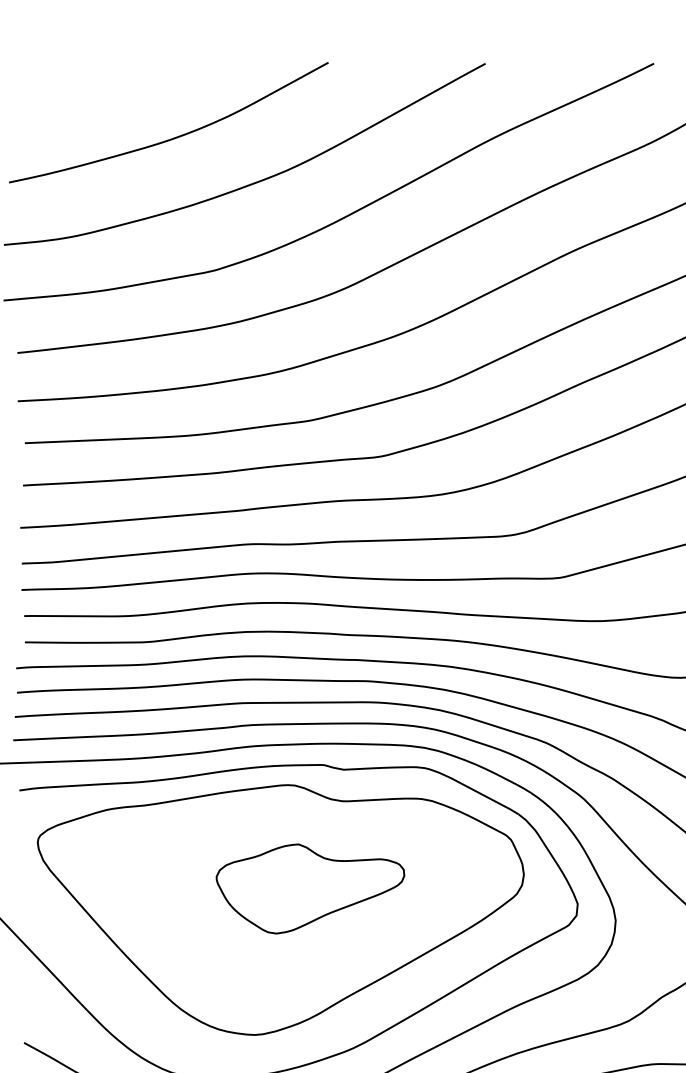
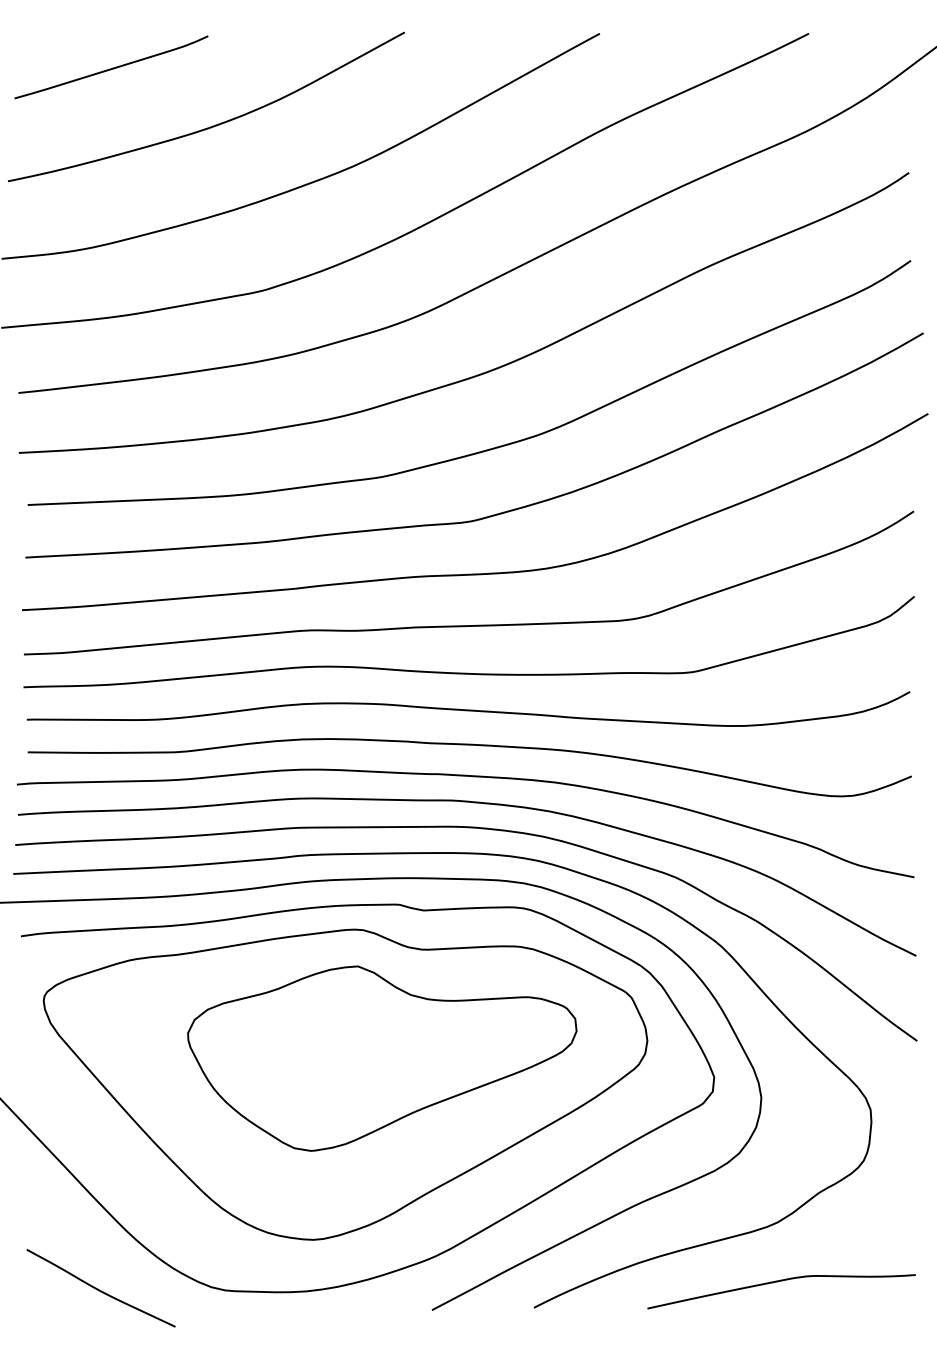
curve: (93, 90) -> (112, 67), added
part: (310, 888) -> (382, 1058), size x1.67

